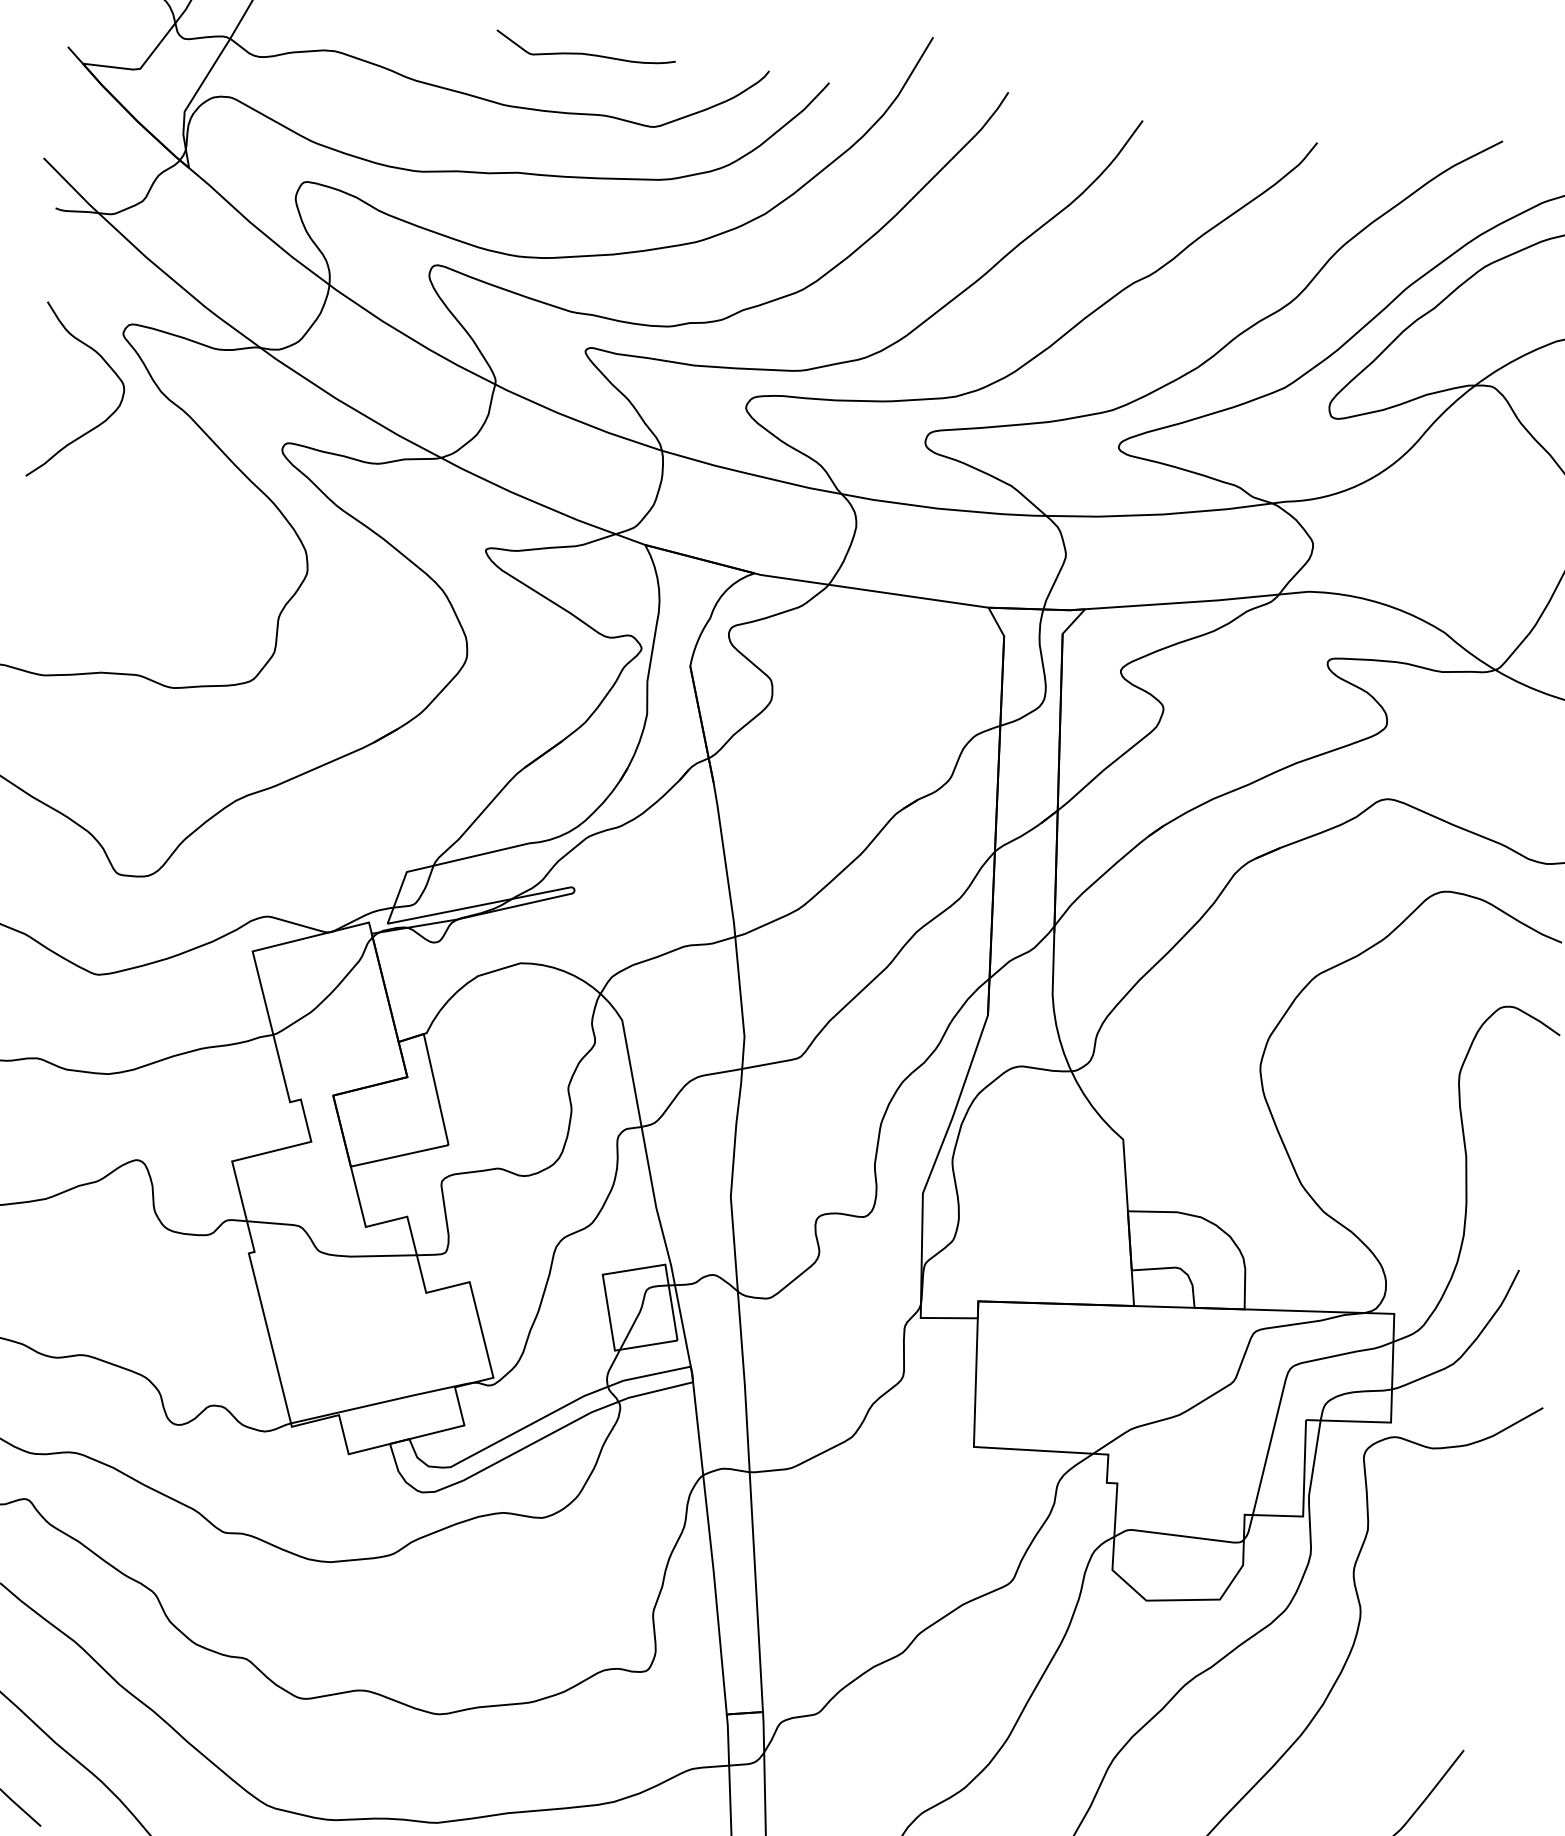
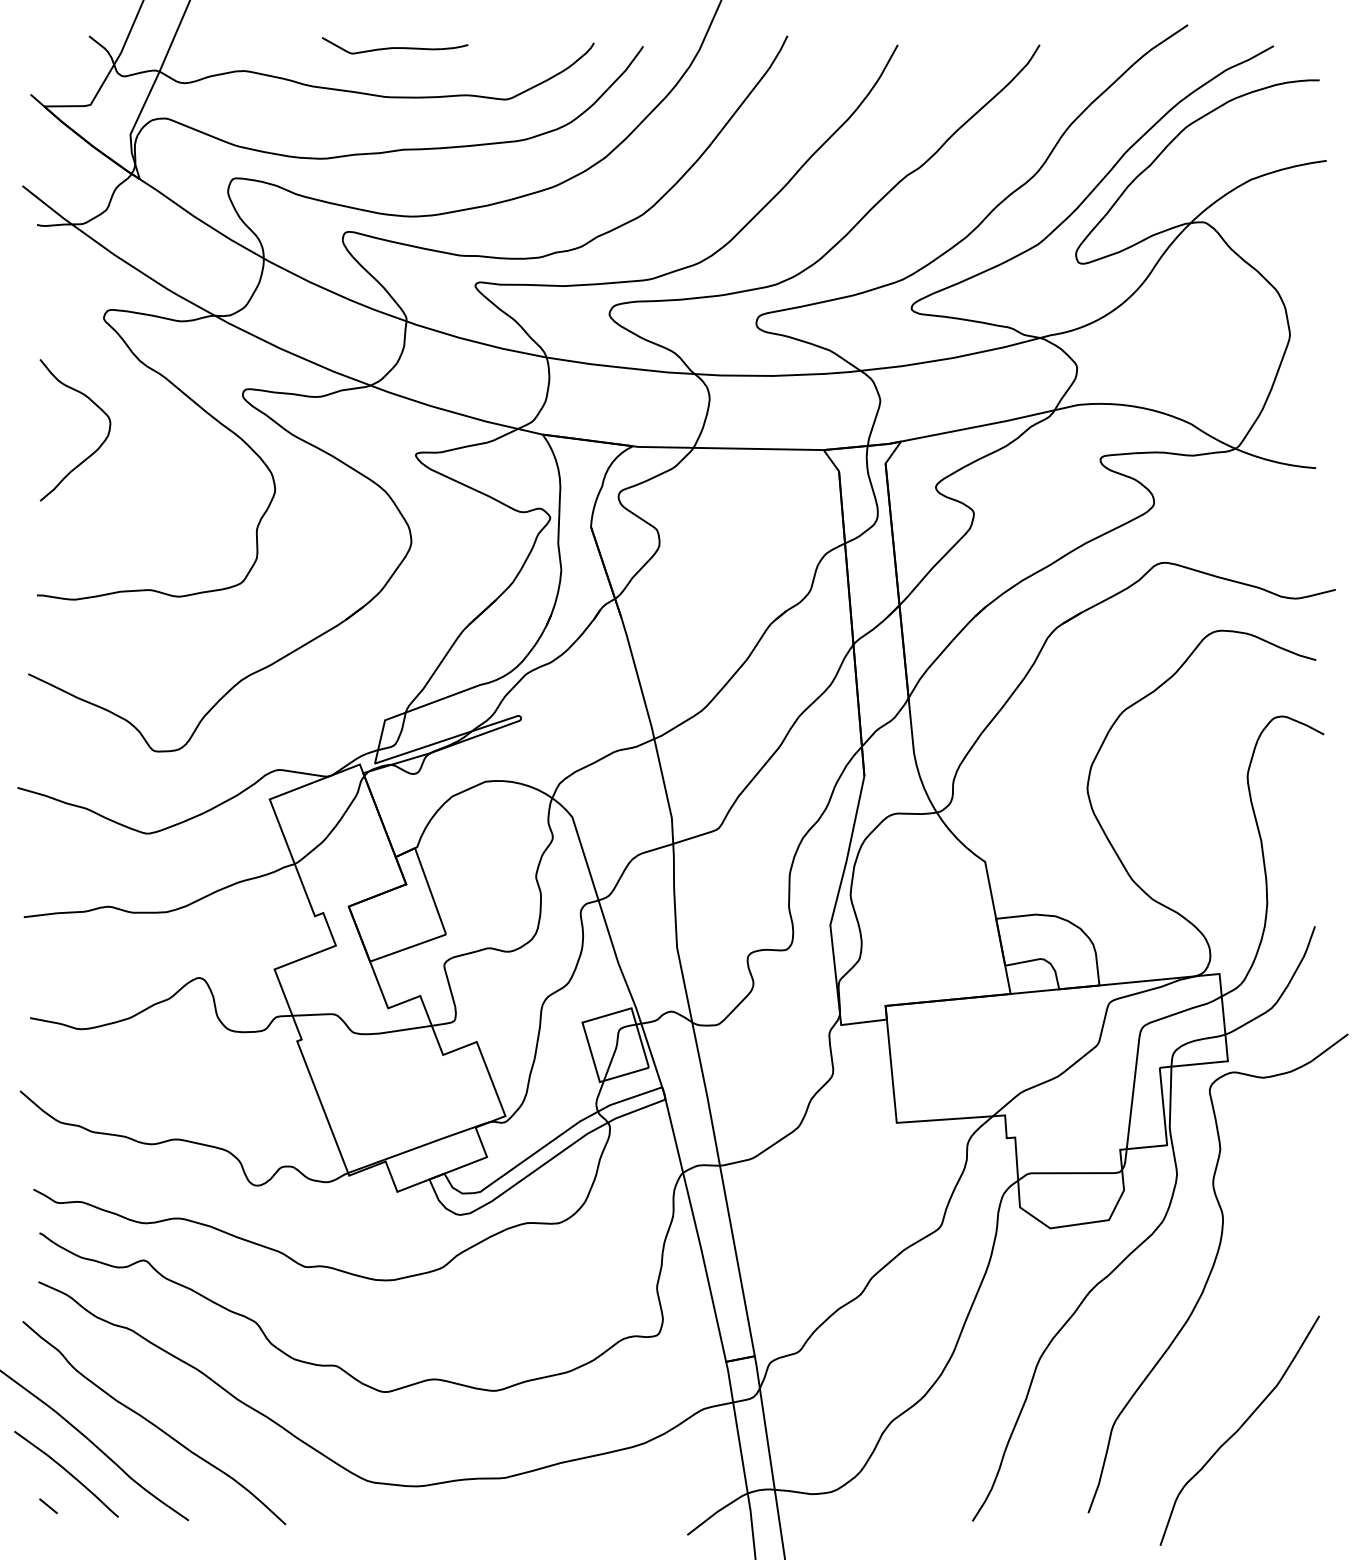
curve: (584, 53) -> (394, 47), moved
curve: (96, 425) -> (91, 453), moved

